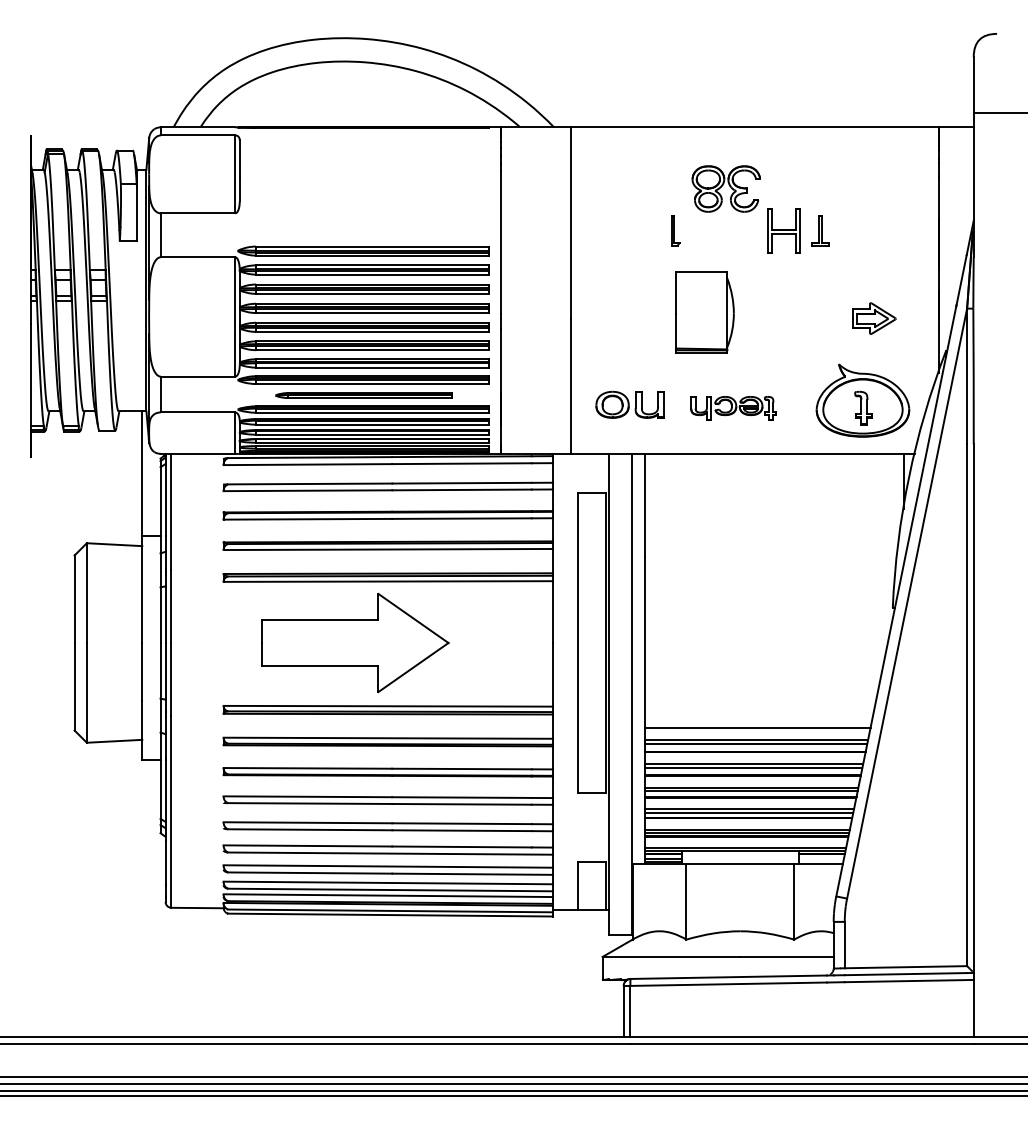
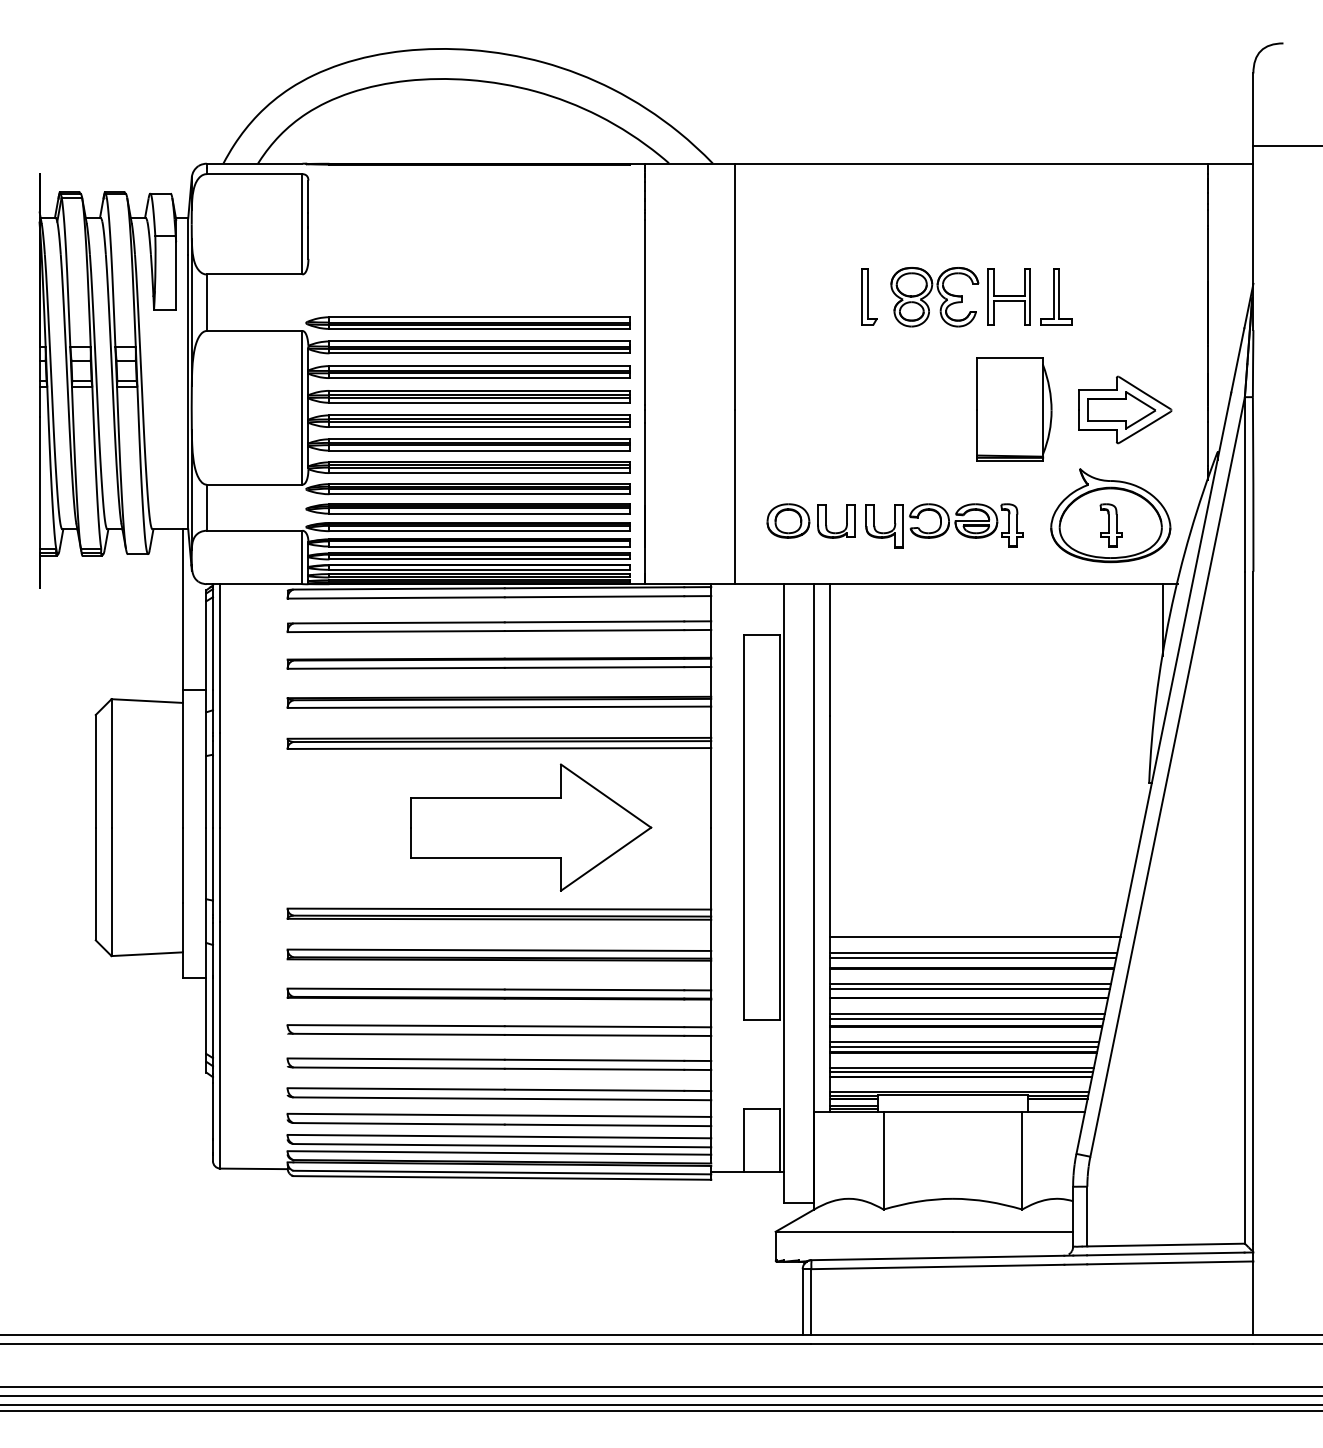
part: (726, 189) -> (934, 297), moved
part: (675, 230) -> (869, 296), size x1.43
part: (820, 230) -> (1056, 296), size x1.43
part: (705, 312) -> (1014, 409), moved
part: (874, 318) -> (1125, 409), size x1.67
part: (363, 395) -> (467, 508), size x1.43
part: (733, 408) -> (944, 525), size x1.43
part: (355, 642) -> (531, 827), moved

